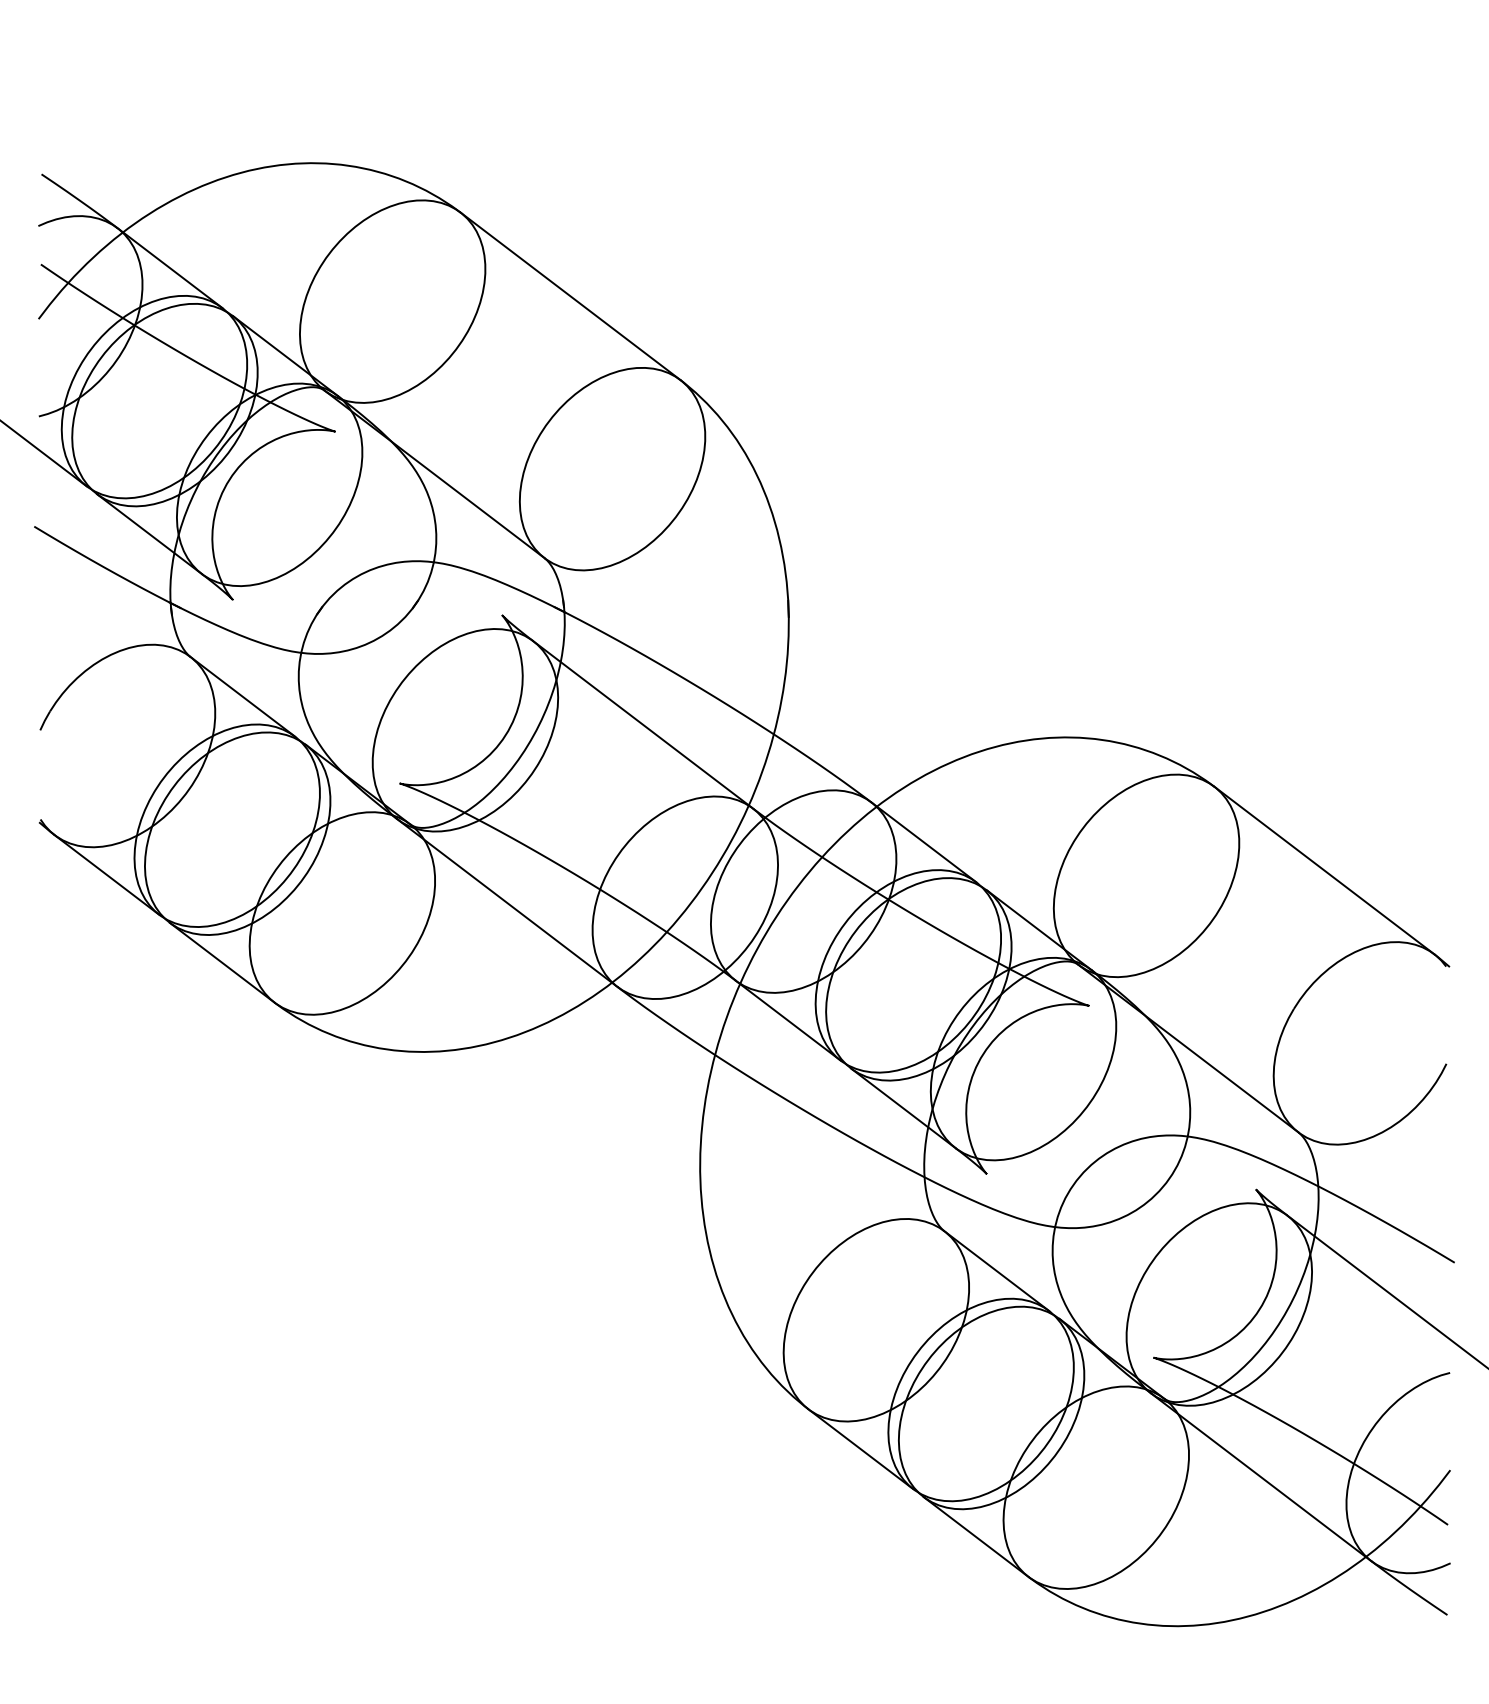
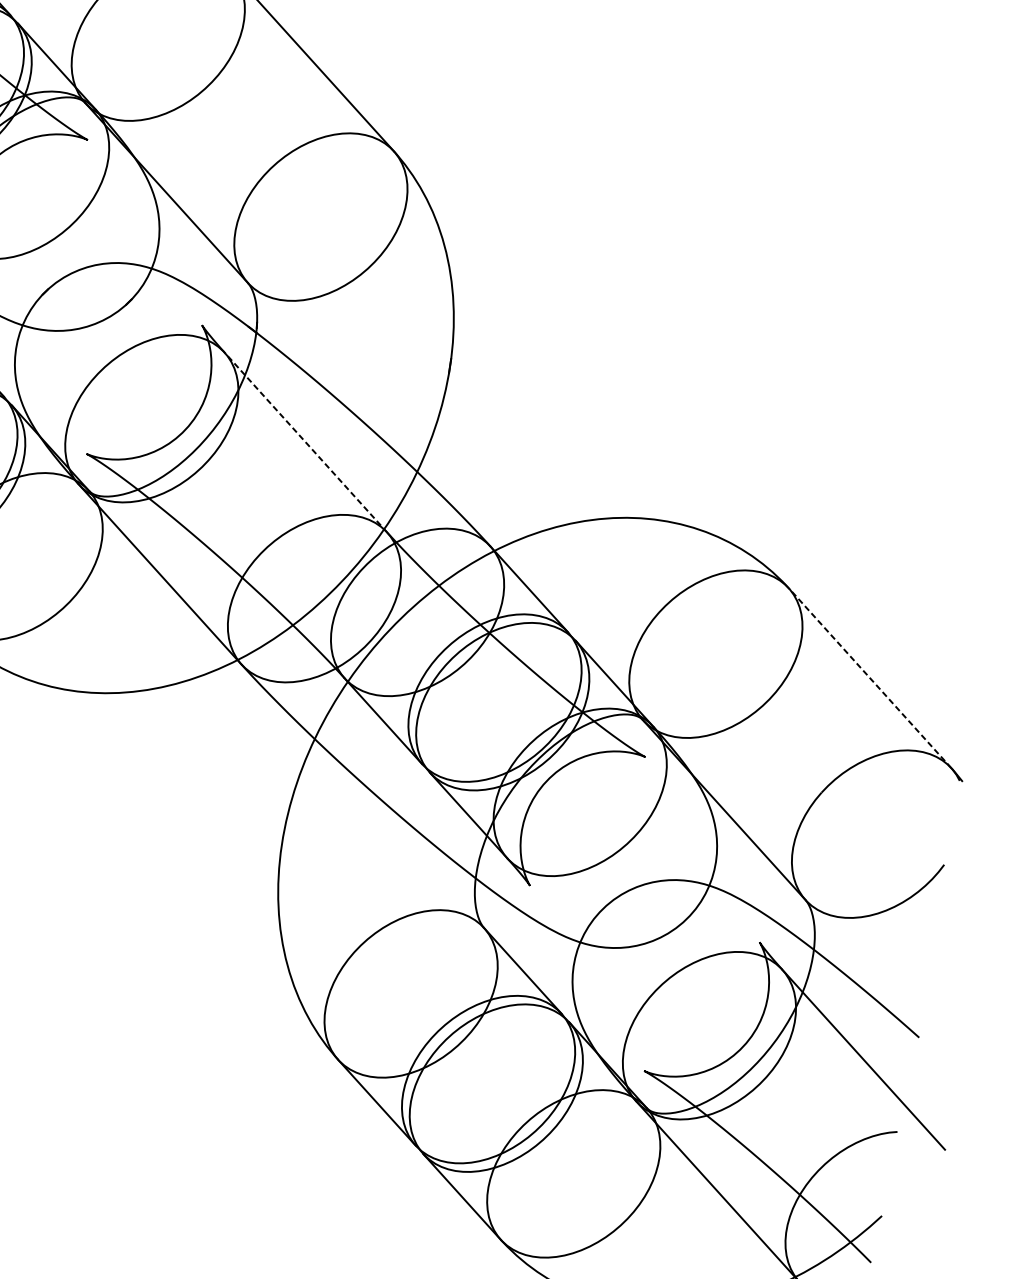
line: (642, 724) -> (305, 442), solid -> dashed
line: (1324, 870) -> (870, 678), solid -> dashed

